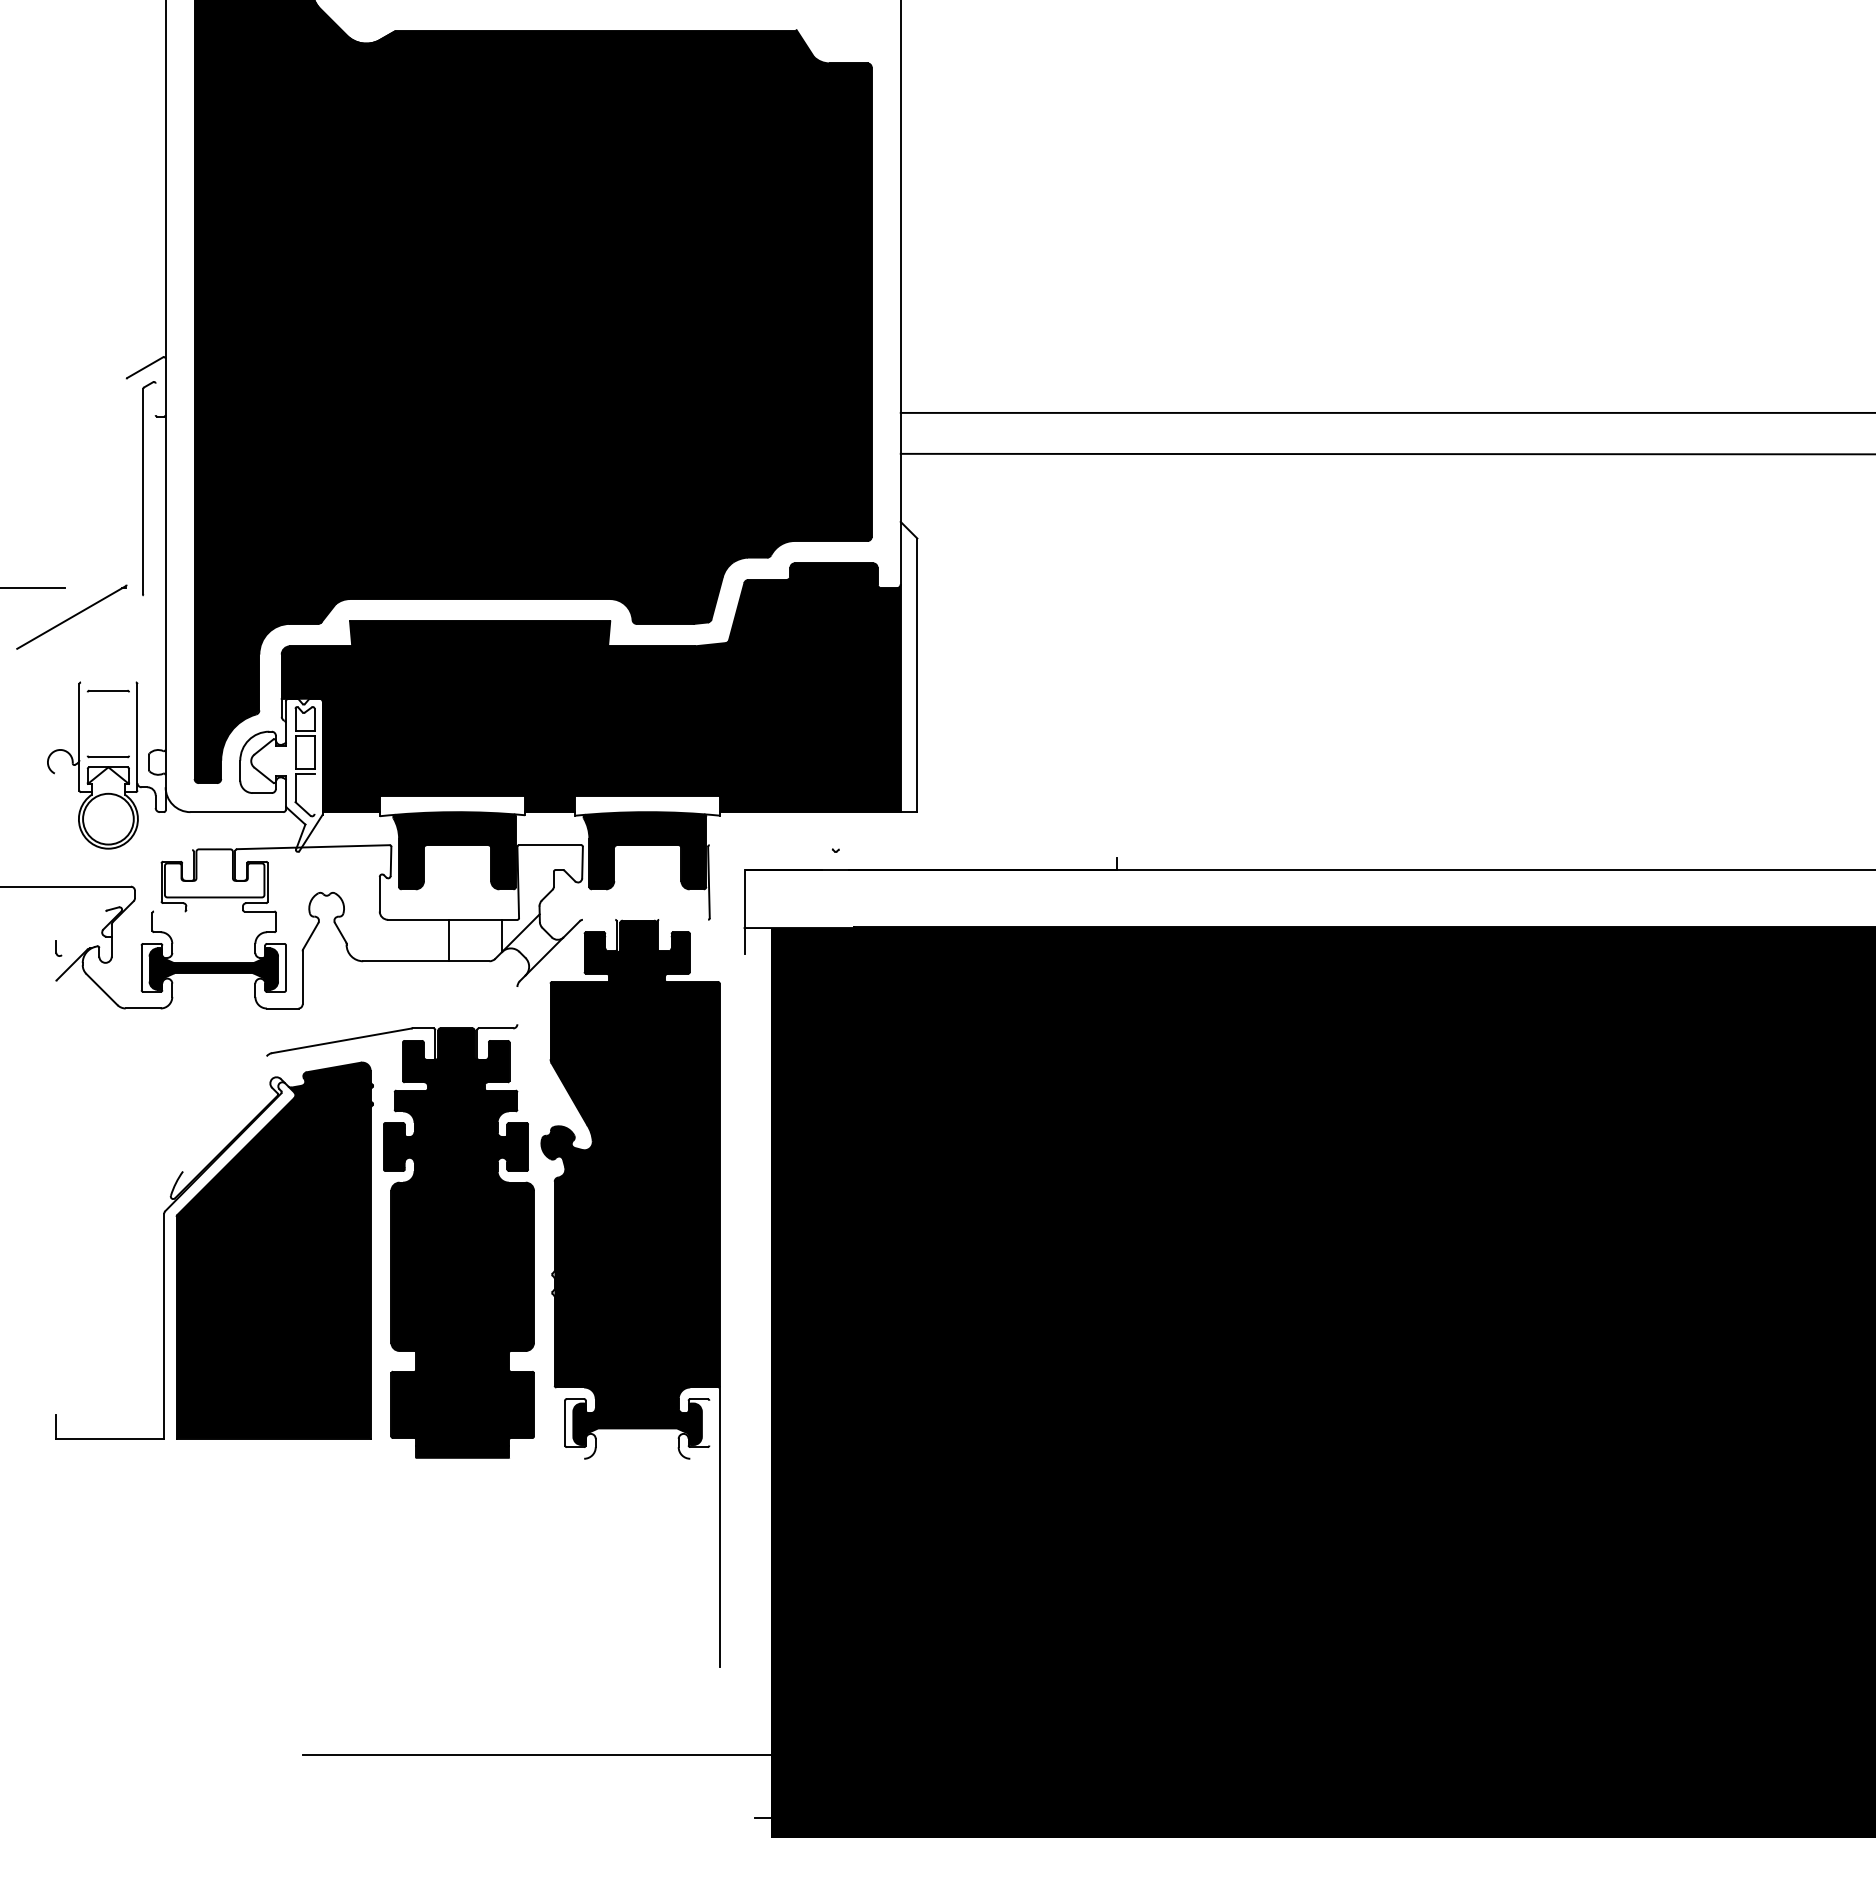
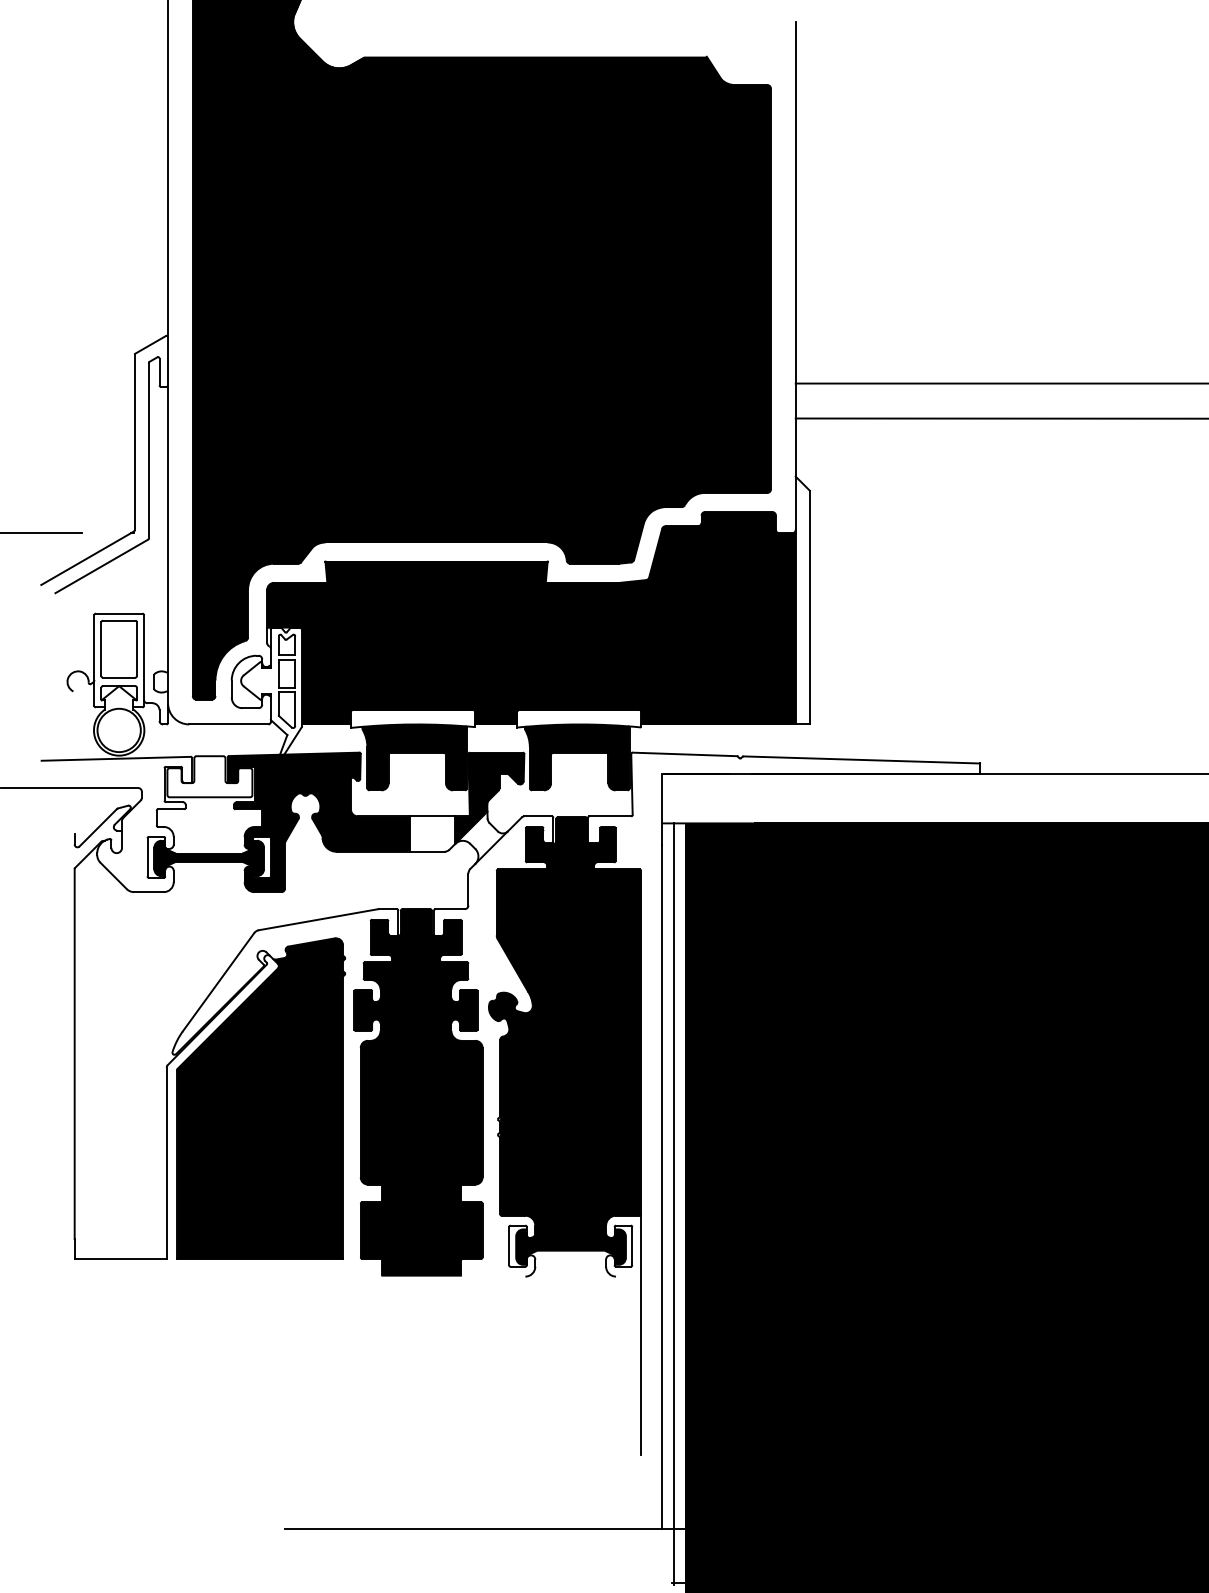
line: (155, 399) -> (159, 372), added
line: (126, 481) -> (134, 442), added
line: (87, 626) -> (101, 565), added
line: (108, 682) -> (119, 613), added
line: (87, 723) -> (101, 648), added
line: (129, 723) -> (137, 648), added
line: (314, 793) -> (295, 708), added
line: (770, 847) -> (684, 754), added
line: (104, 852) -> (115, 758), added
line: (977, 853) -> (861, 759), added
fill: (542, 898) -> (489, 798), added
line: (169, 911) -> (171, 809), added
line: (598, 919) -> (537, 816), added
line: (683, 919) -> (610, 816), added
fill: (342, 926) -> (319, 822), added
line: (83, 933) -> (97, 828), added
line: (517, 1005) -> (468, 889), added
line: (224, 1113) -> (218, 981), added
line: (56, 1197) -> (74, 1053), added
line: (744, 1353) -> (662, 1186), added
line: (757, 1374) -> (673, 1204), added
line: (709, 1422) -> (632, 1245), added

